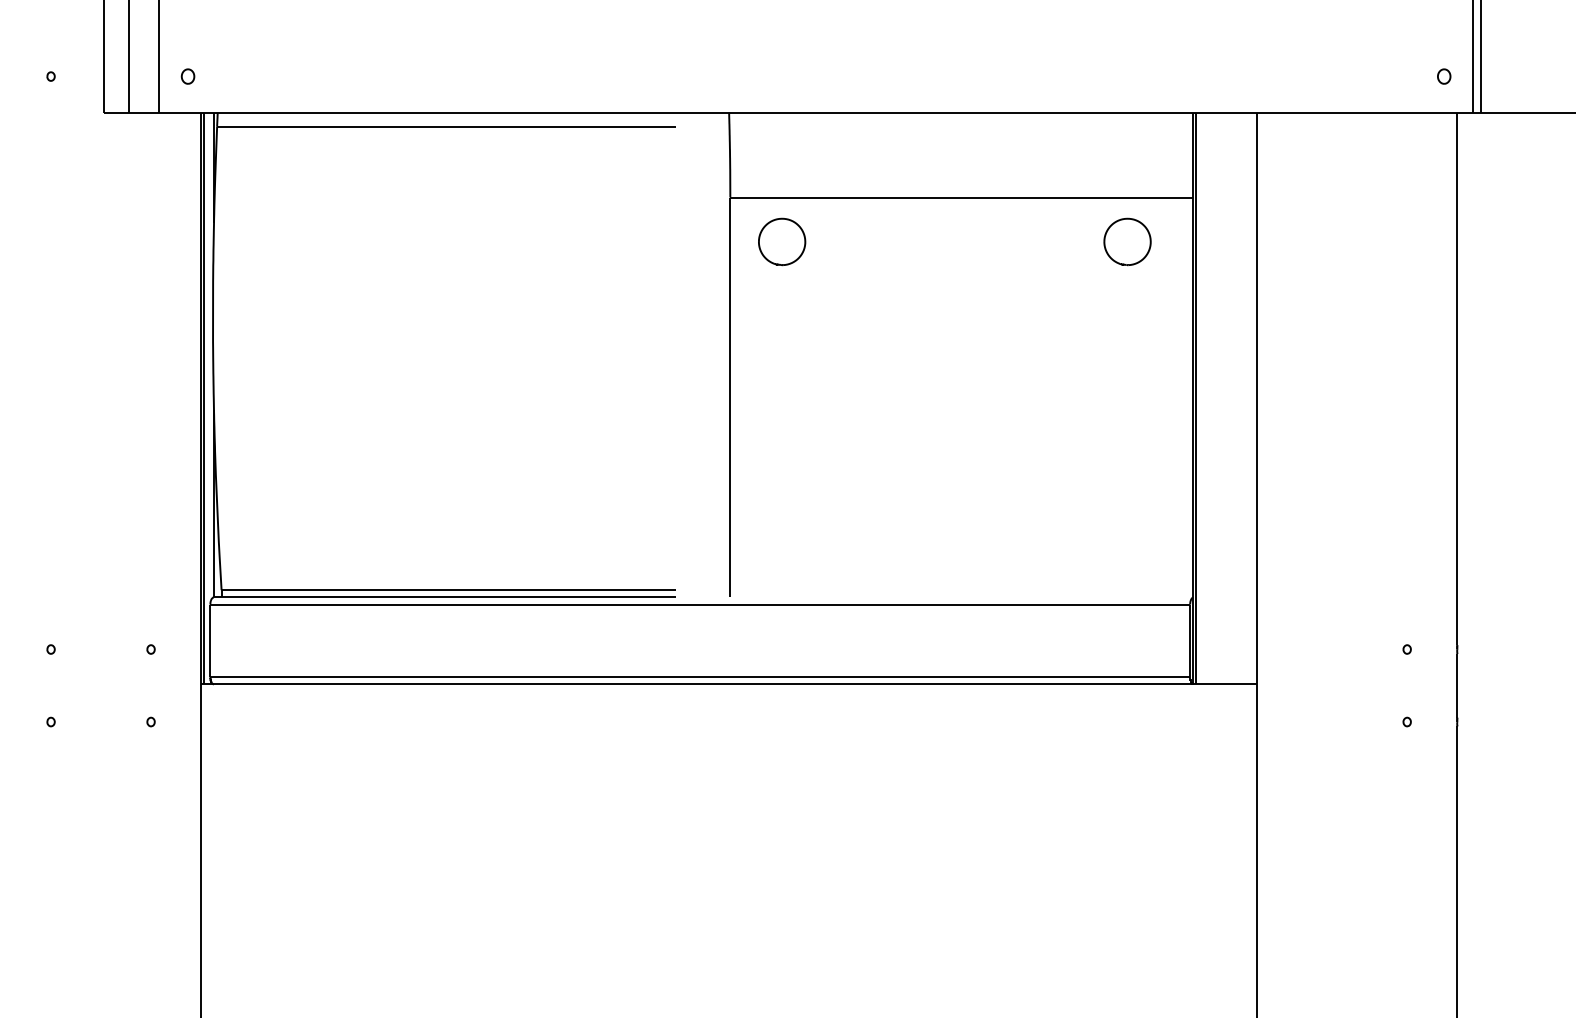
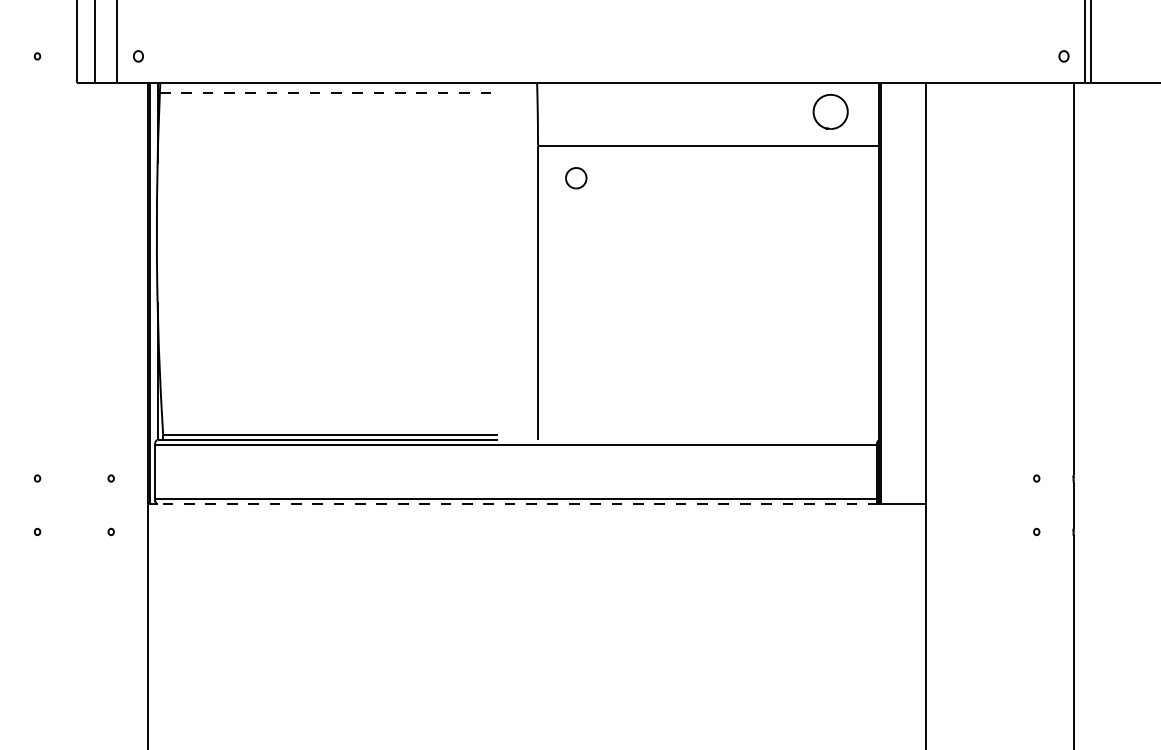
line: (447, 126) -> (329, 93), solid -> dashed
part: (782, 241) -> (576, 177), size x0.6
part: (1127, 241) -> (830, 111), moved
line: (702, 684) -> (517, 504), solid -> dashed

